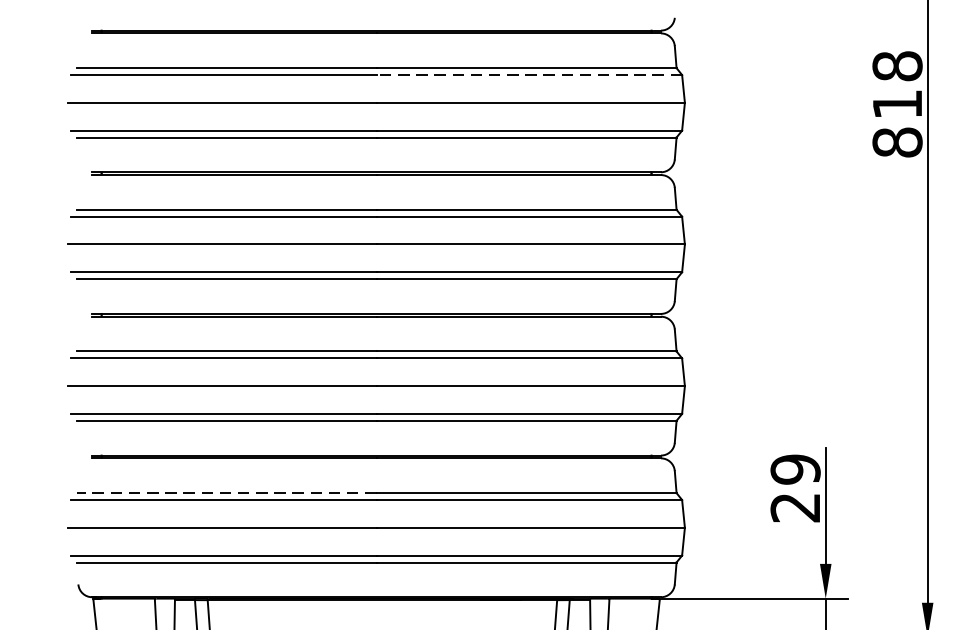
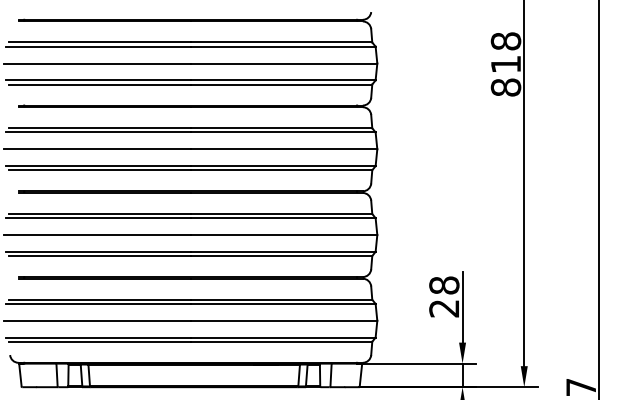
line: (528, 74) -> (282, 46), dashed -> solid
text: (795, 469) -> (444, 285), 29 -> 28
line: (225, 492) -> (99, 299), dashed -> solid

